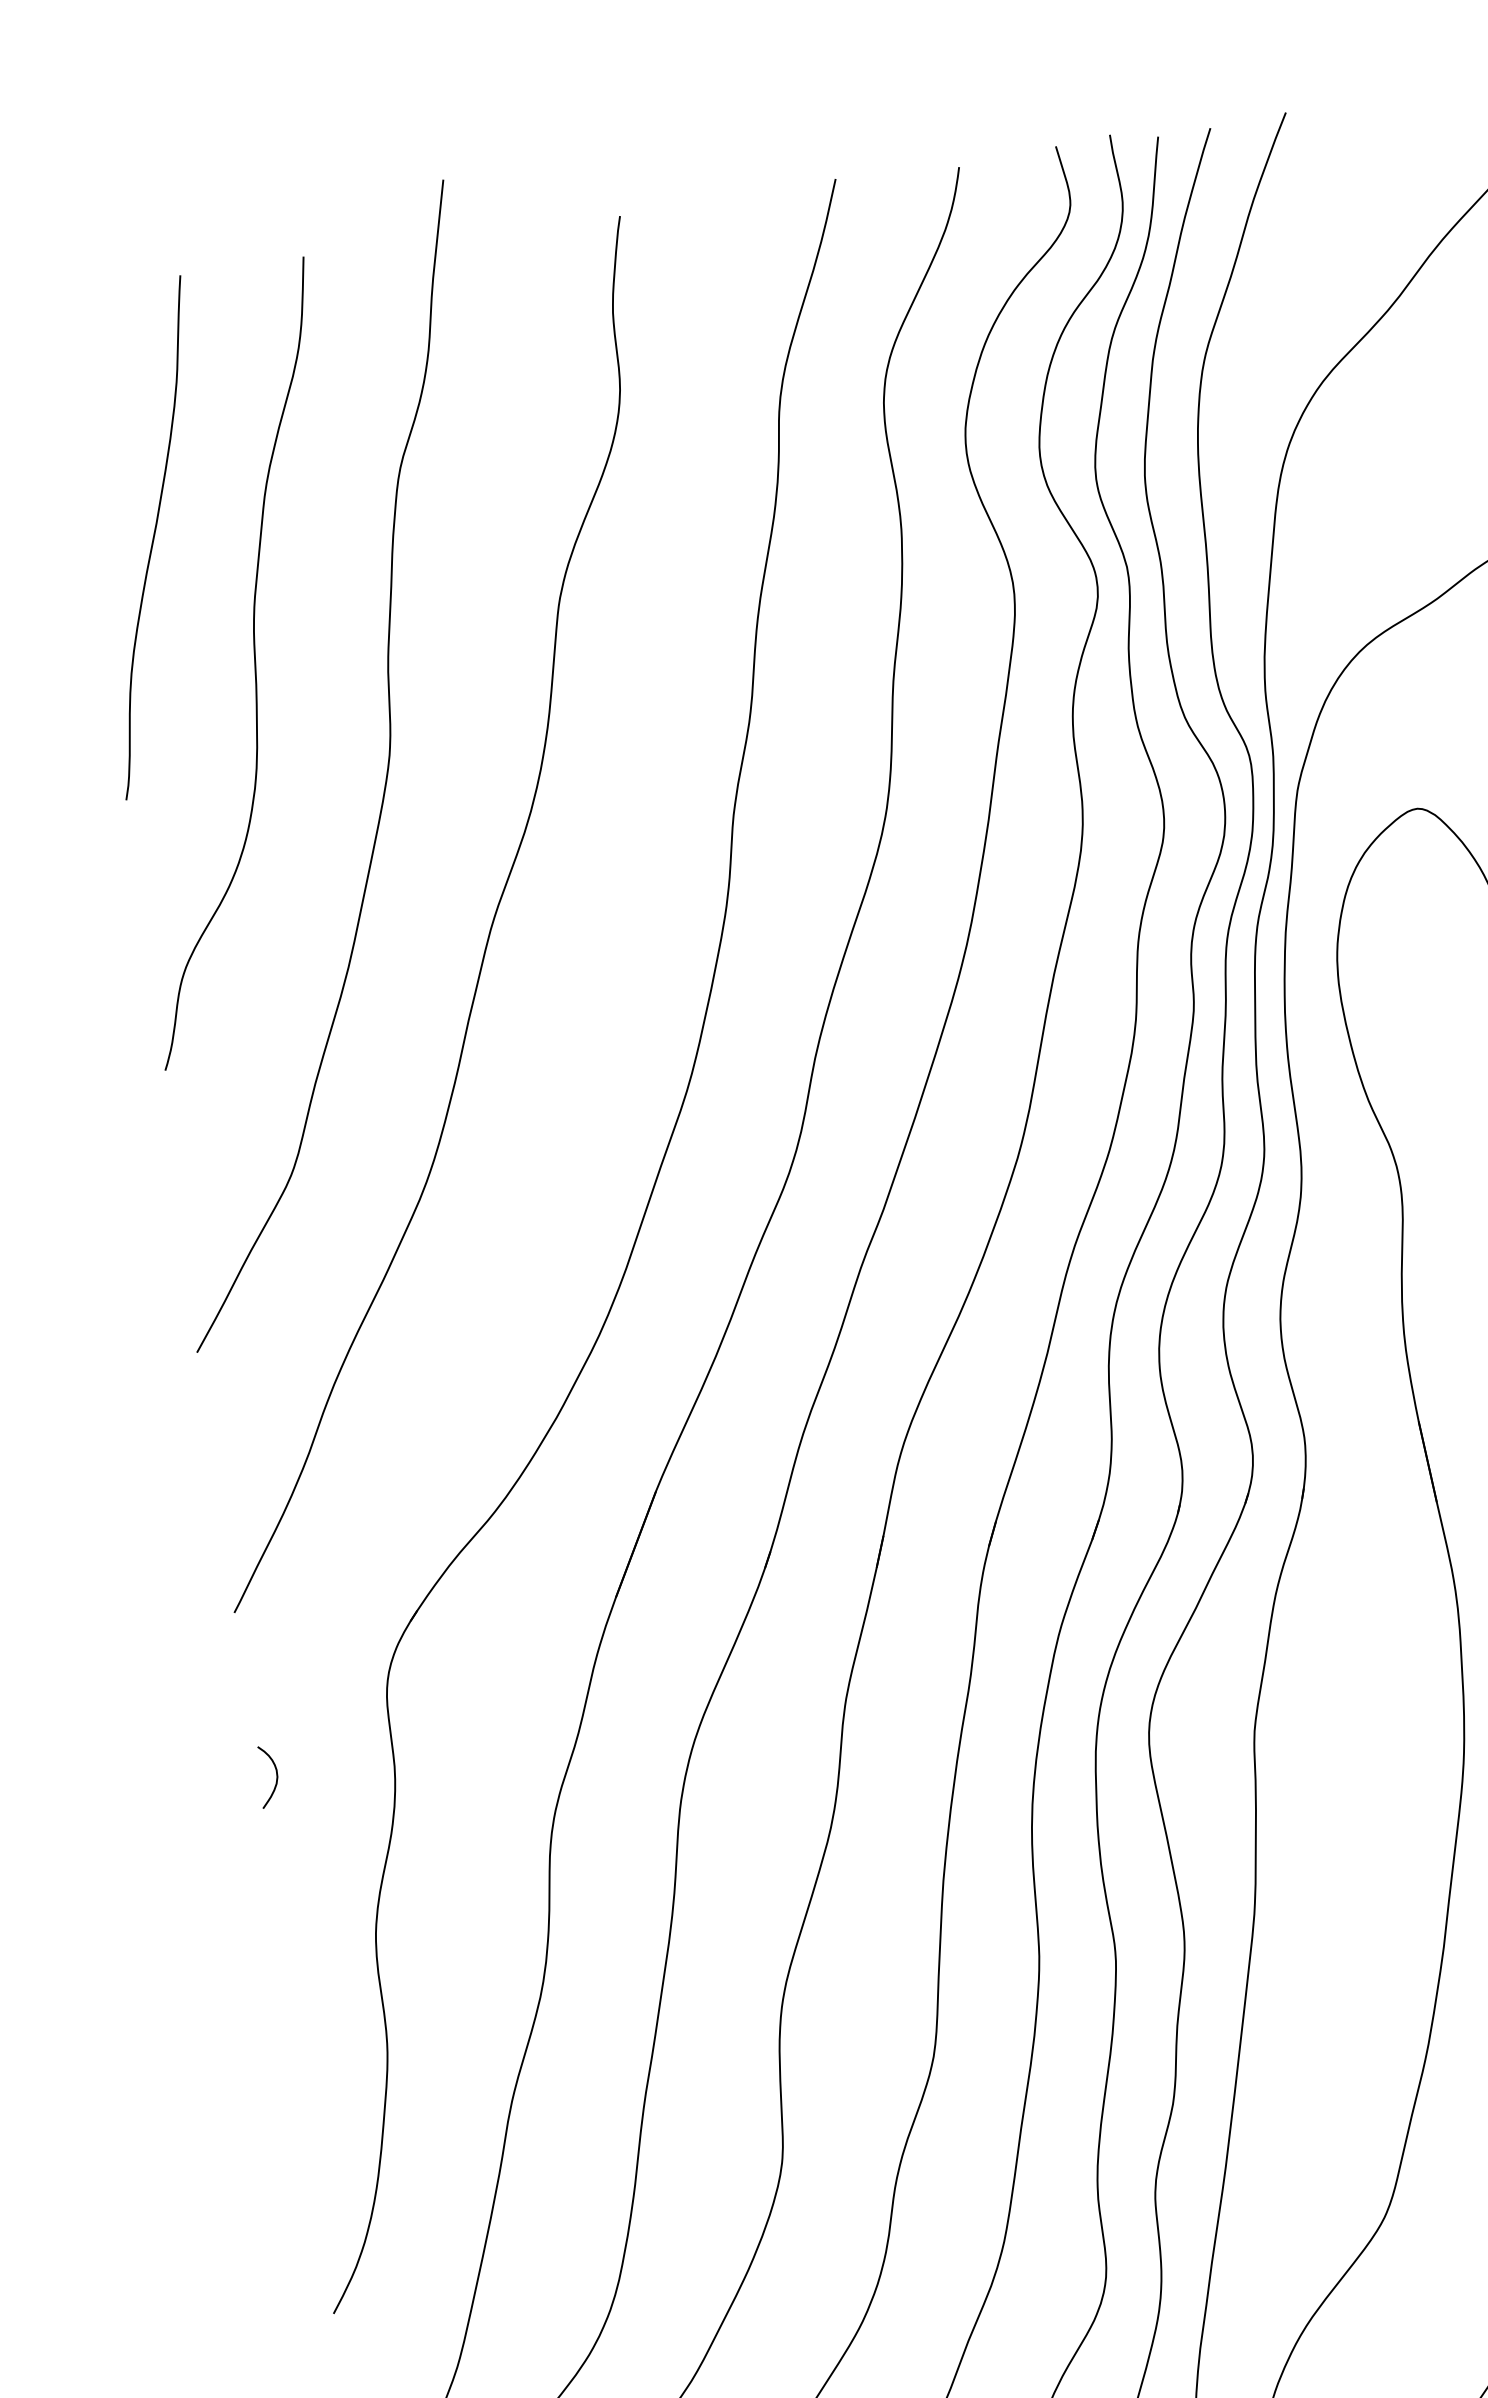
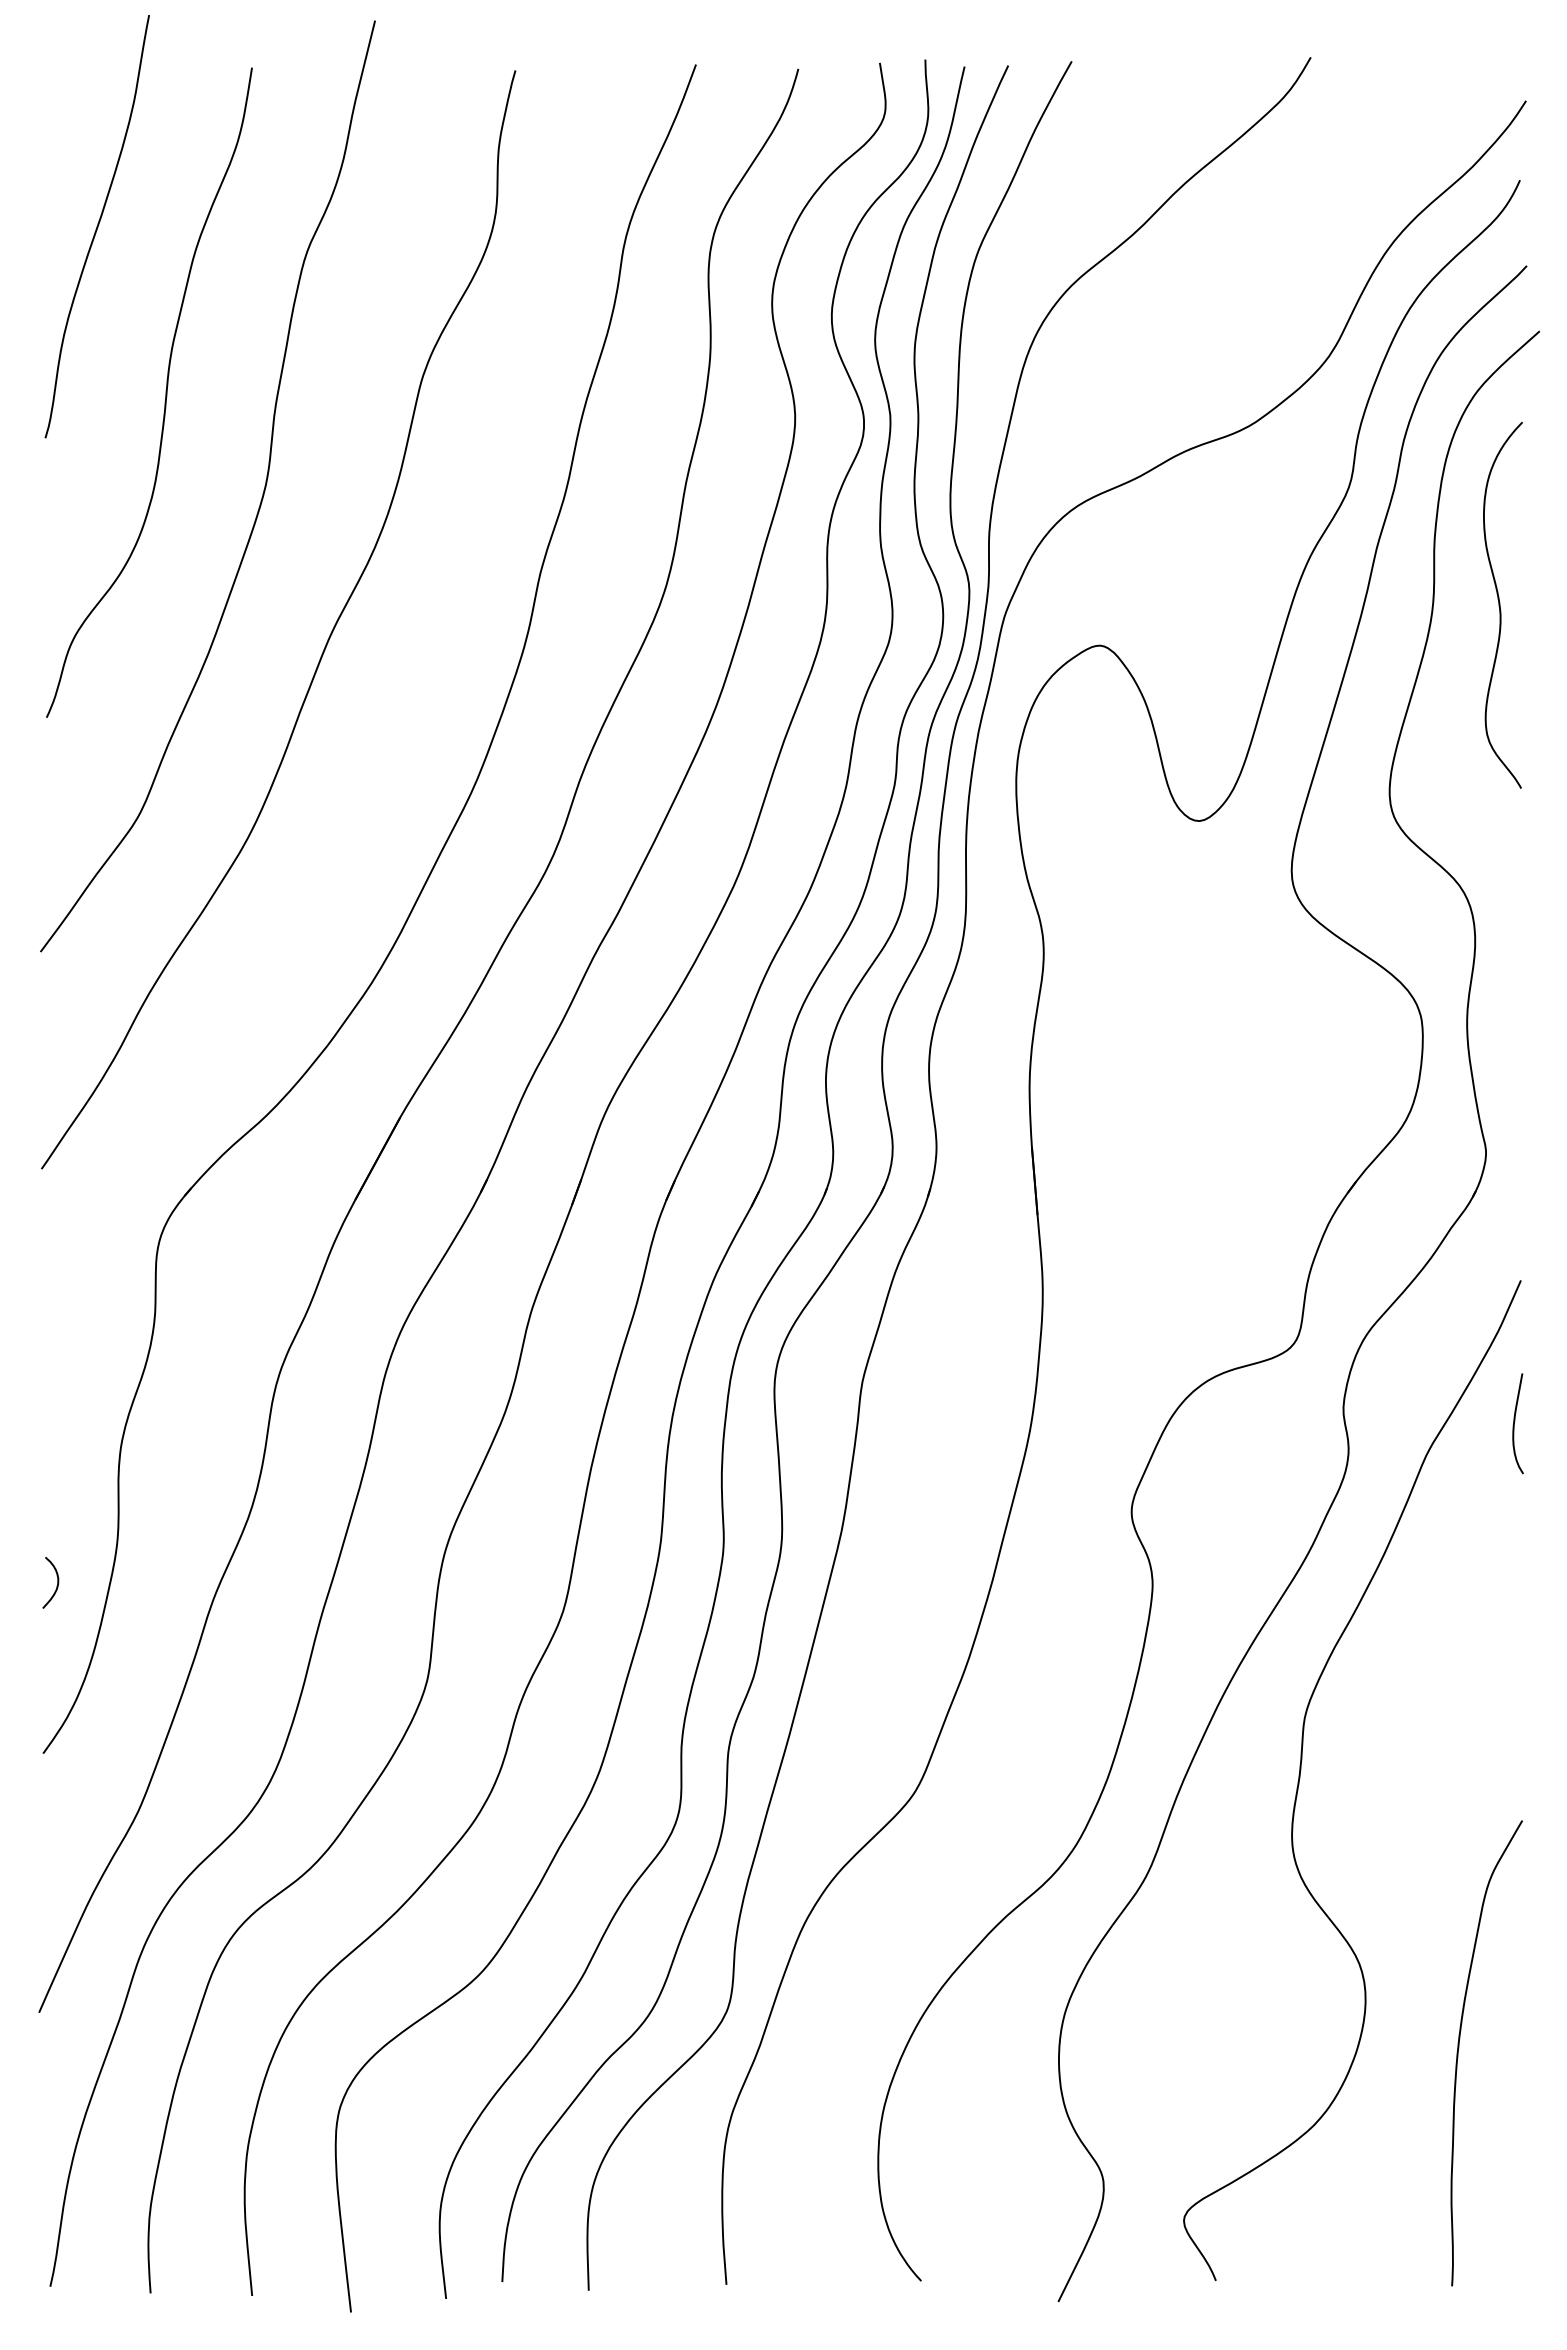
curve: (152, 537) -> (96, 226), moved
curve: (275, 1778) -> (56, 1585), moved

